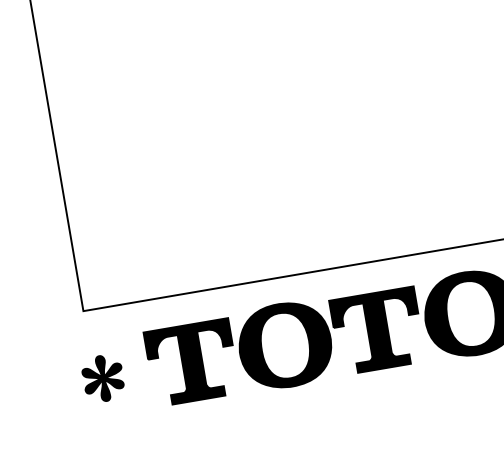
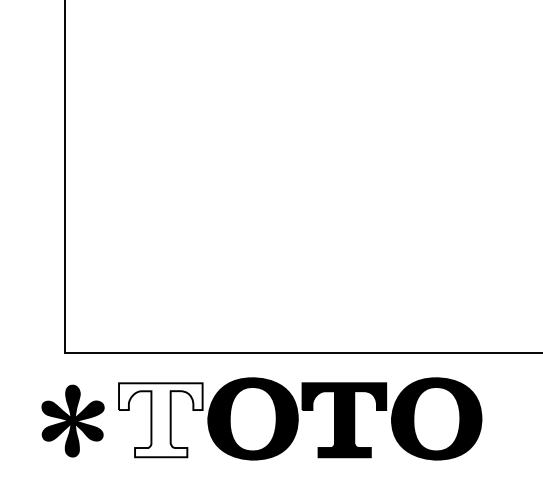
fill: (191, 363) -> (160, 420), removed
part: (102, 378) -> (72, 420), size x1.6

